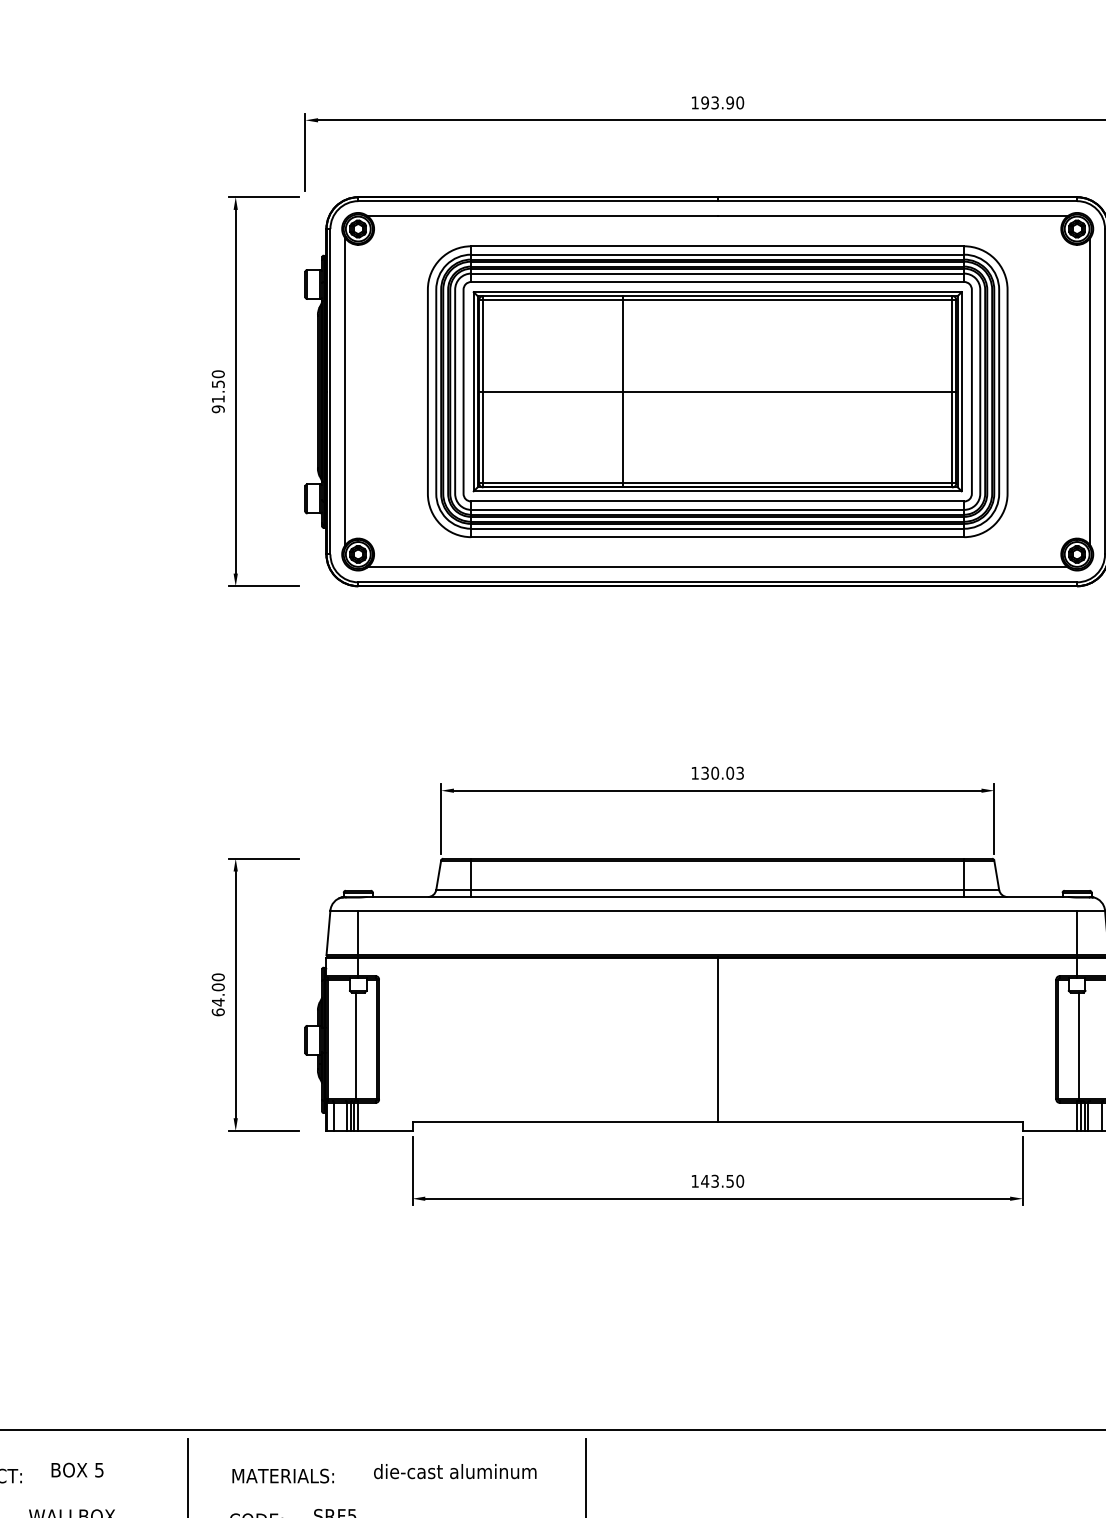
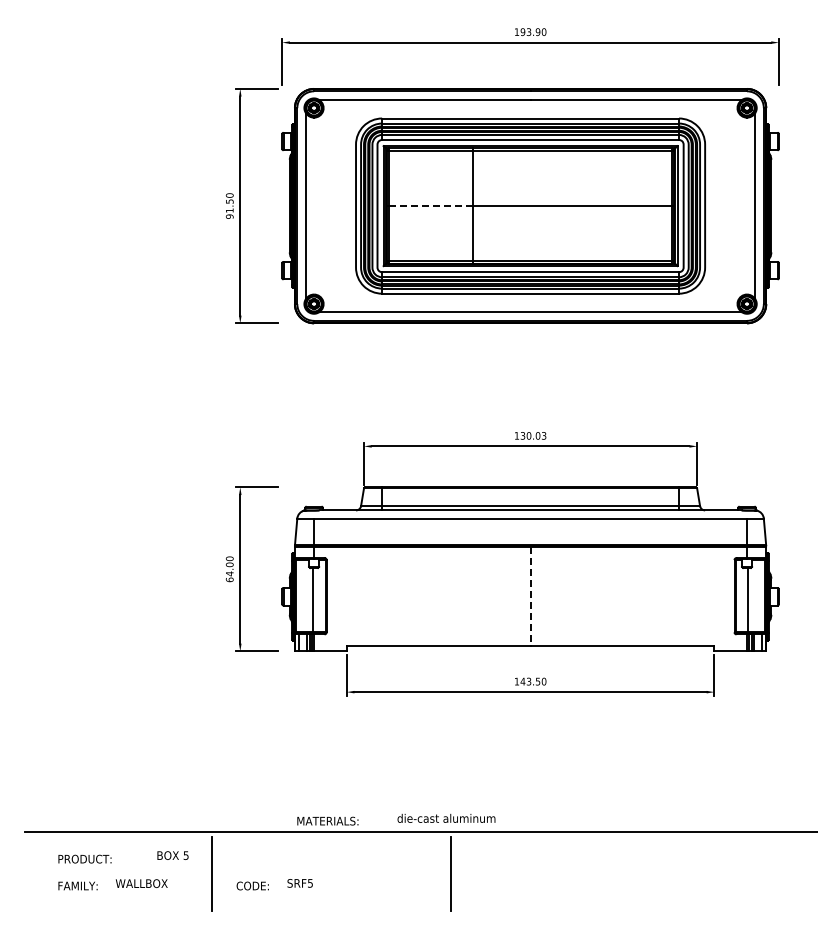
line: (553, 392) -> (431, 206), solid -> dashed
line: (717, 1041) -> (530, 597), solid -> dashed
text: (76, 1469) -> (172, 855), moved
text: (455, 1471) -> (446, 818), moved
text: (282, 1474) -> (327, 820), moved

